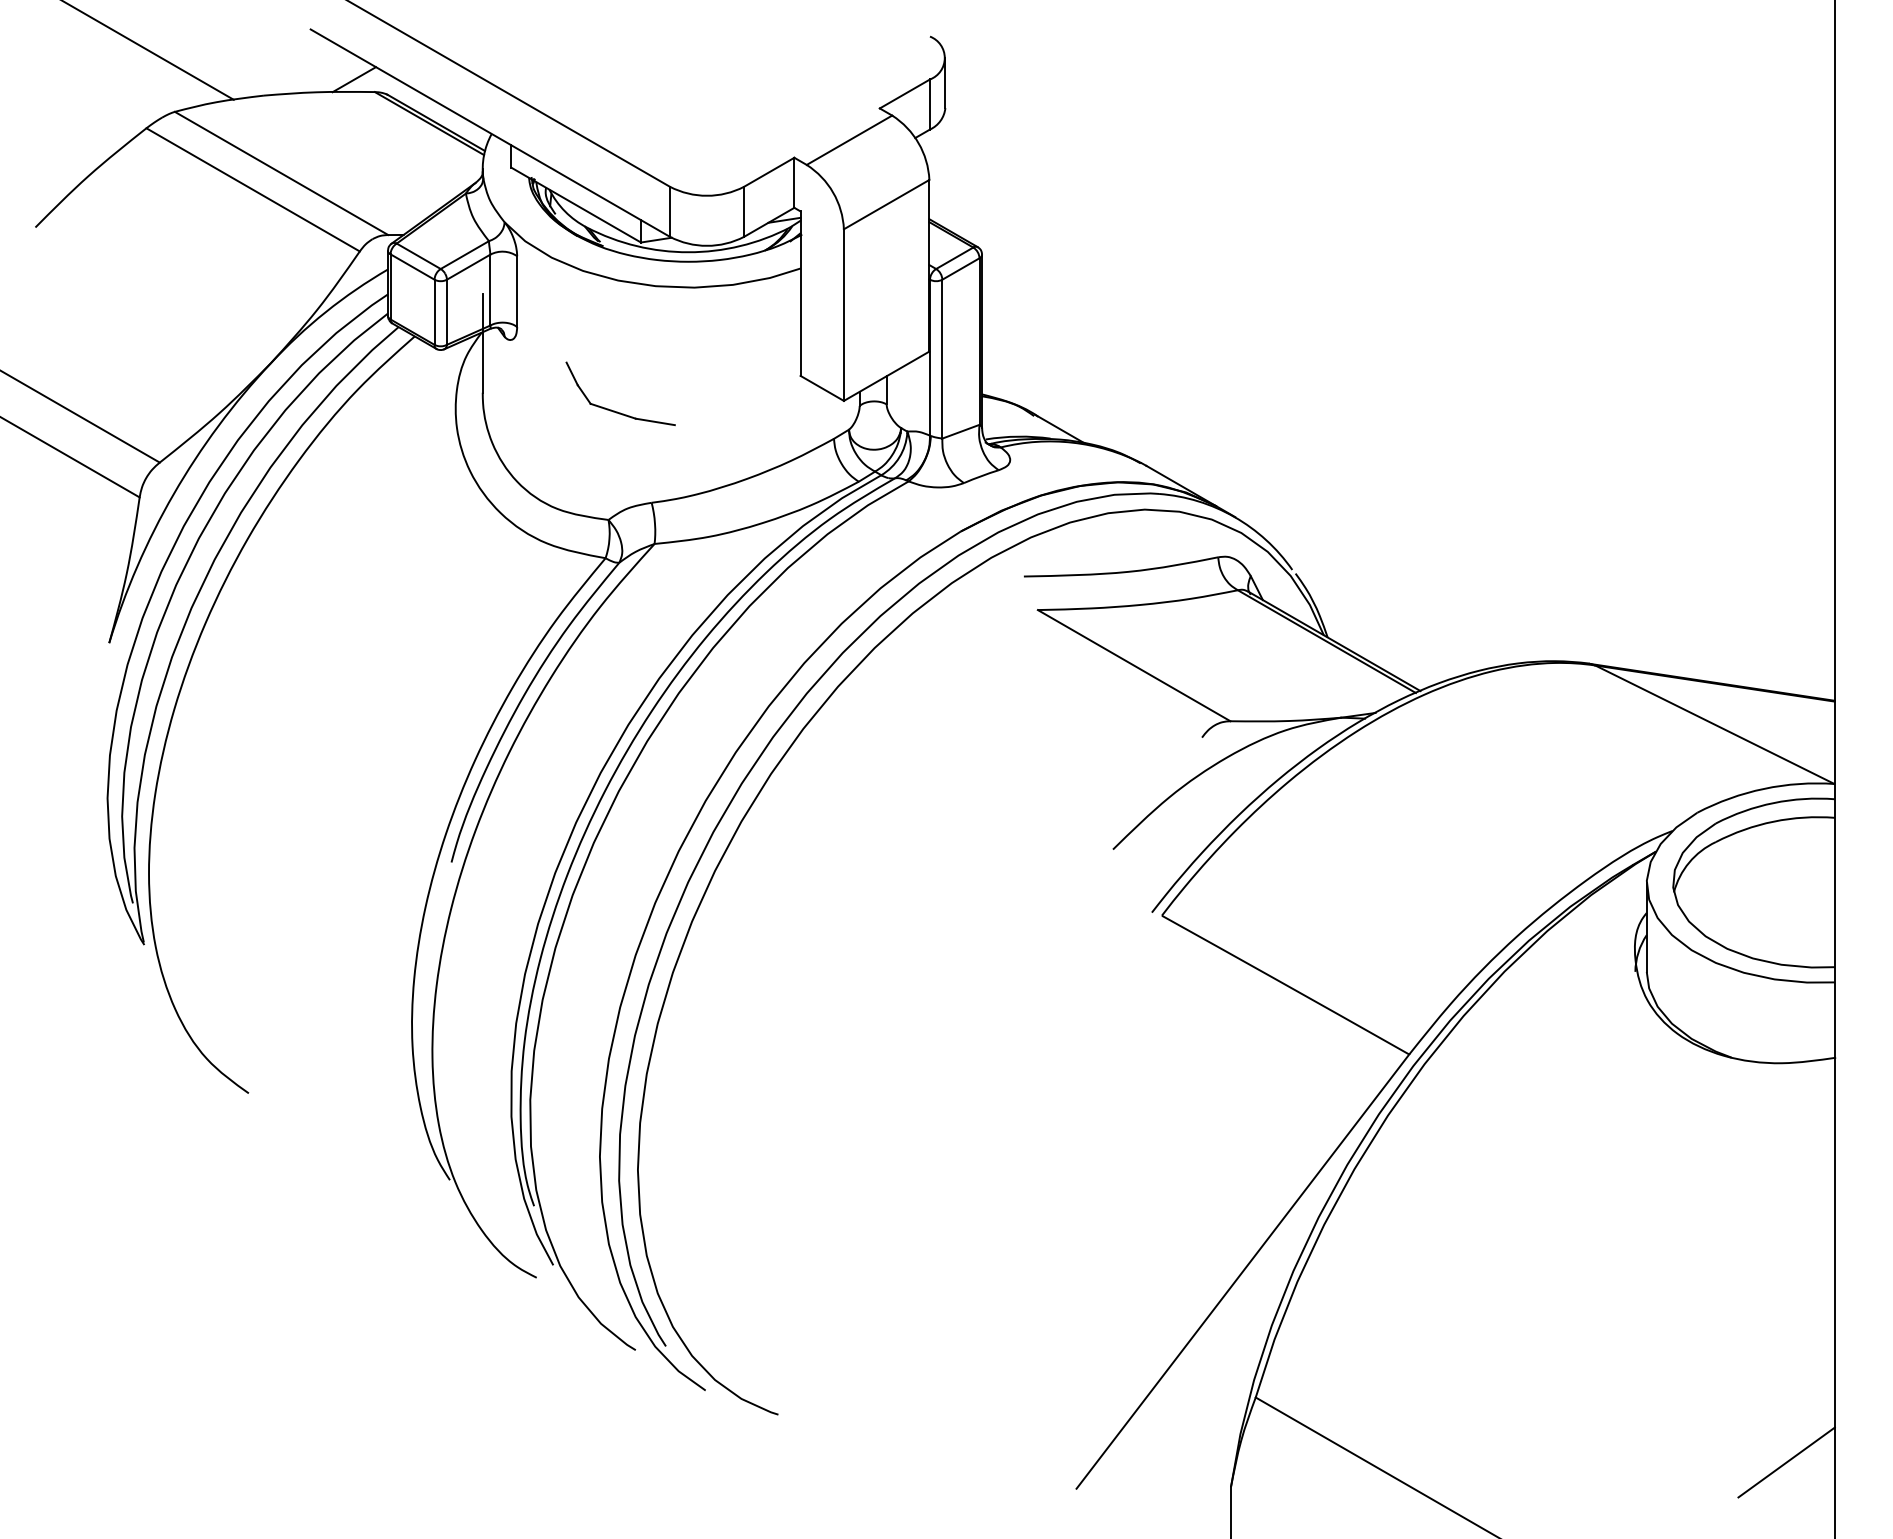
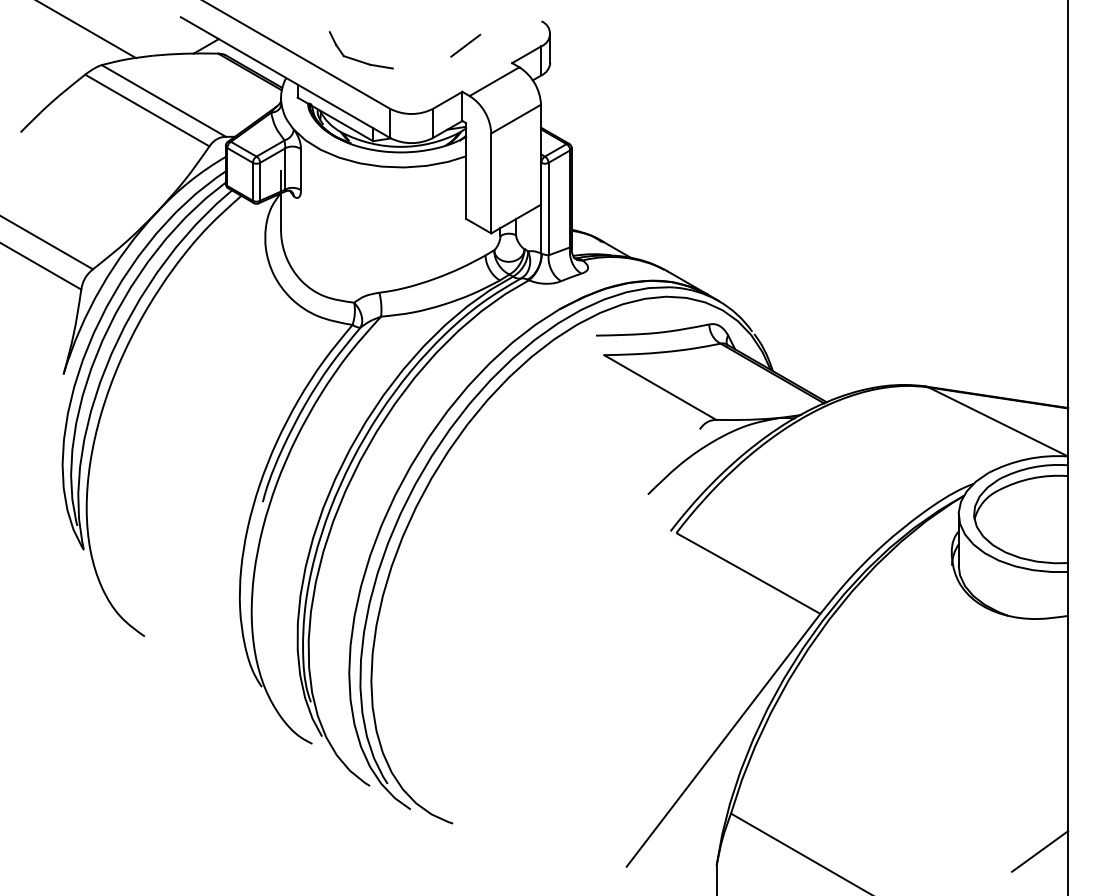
line: (799, 78) -> (465, 45), added
part: (614, 409) -> (357, 59), moved

